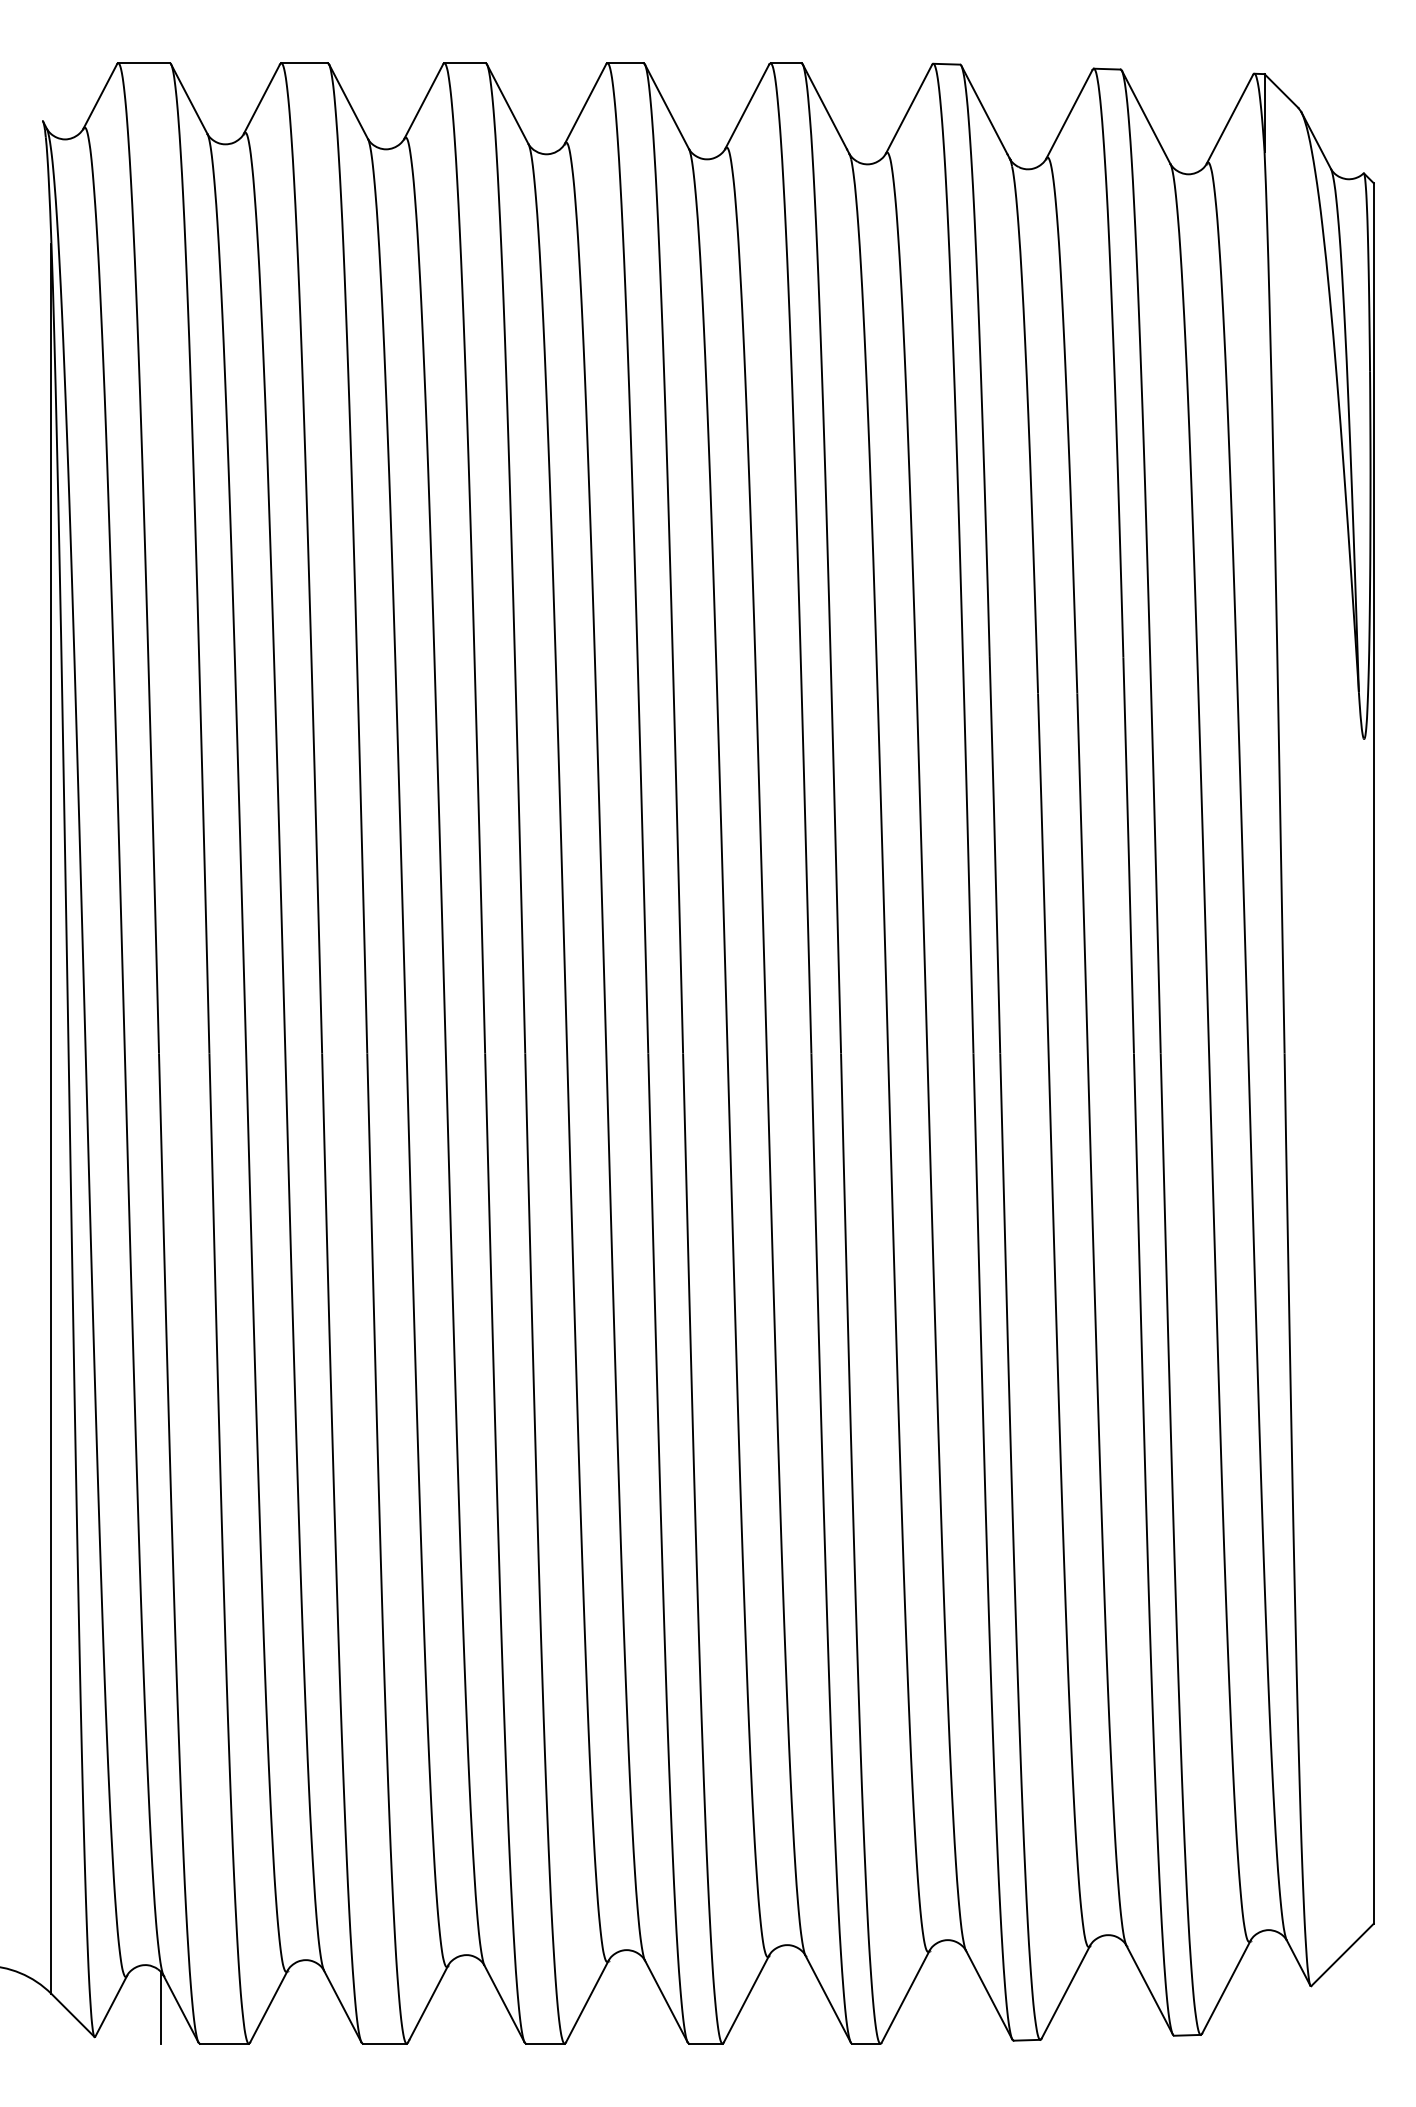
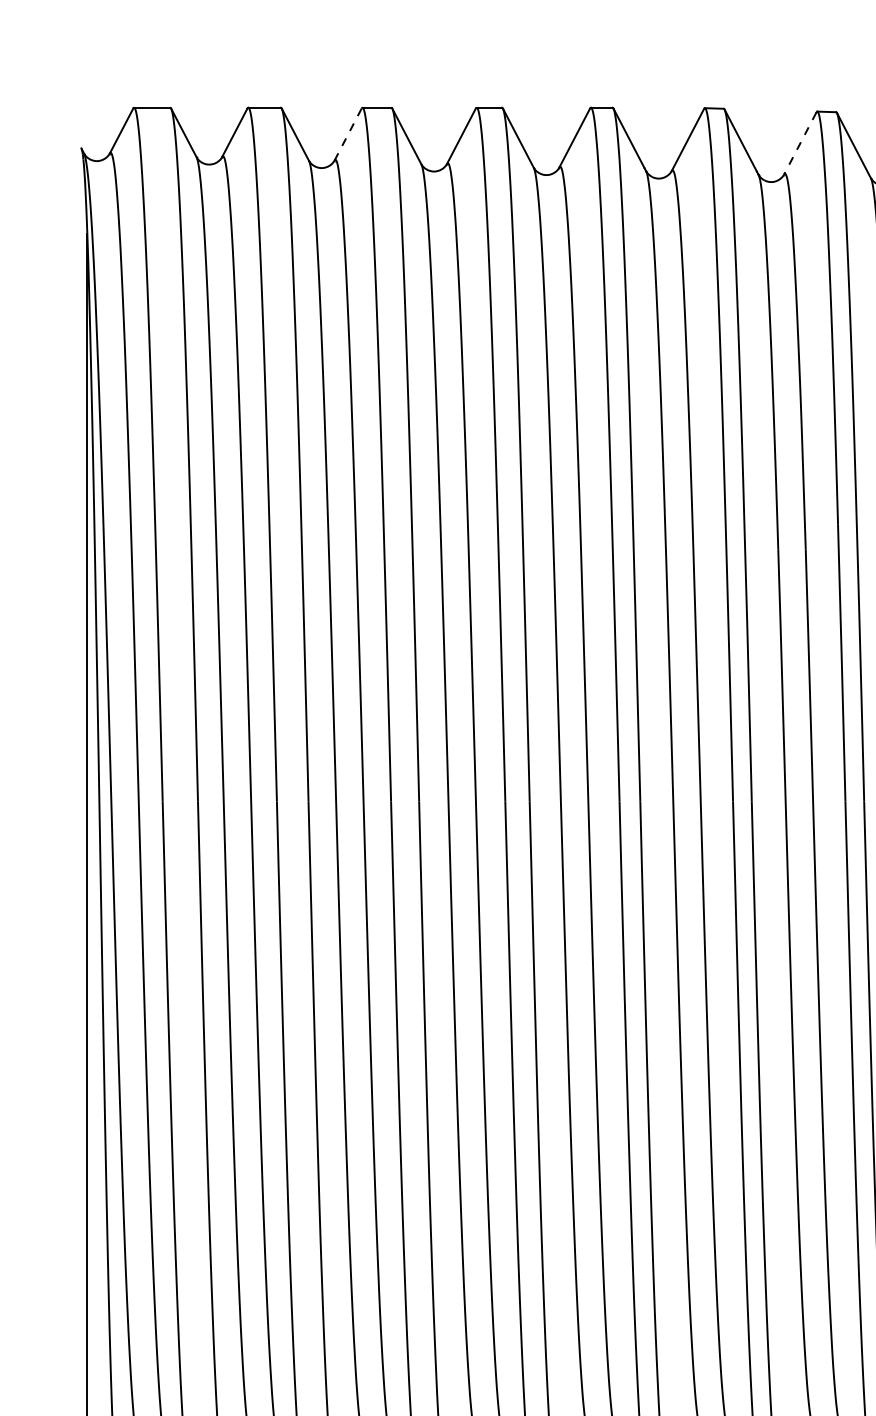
line: (423, 101) -> (347, 134), solid -> dashed
line: (1069, 114) -> (800, 143), solid -> dashed

